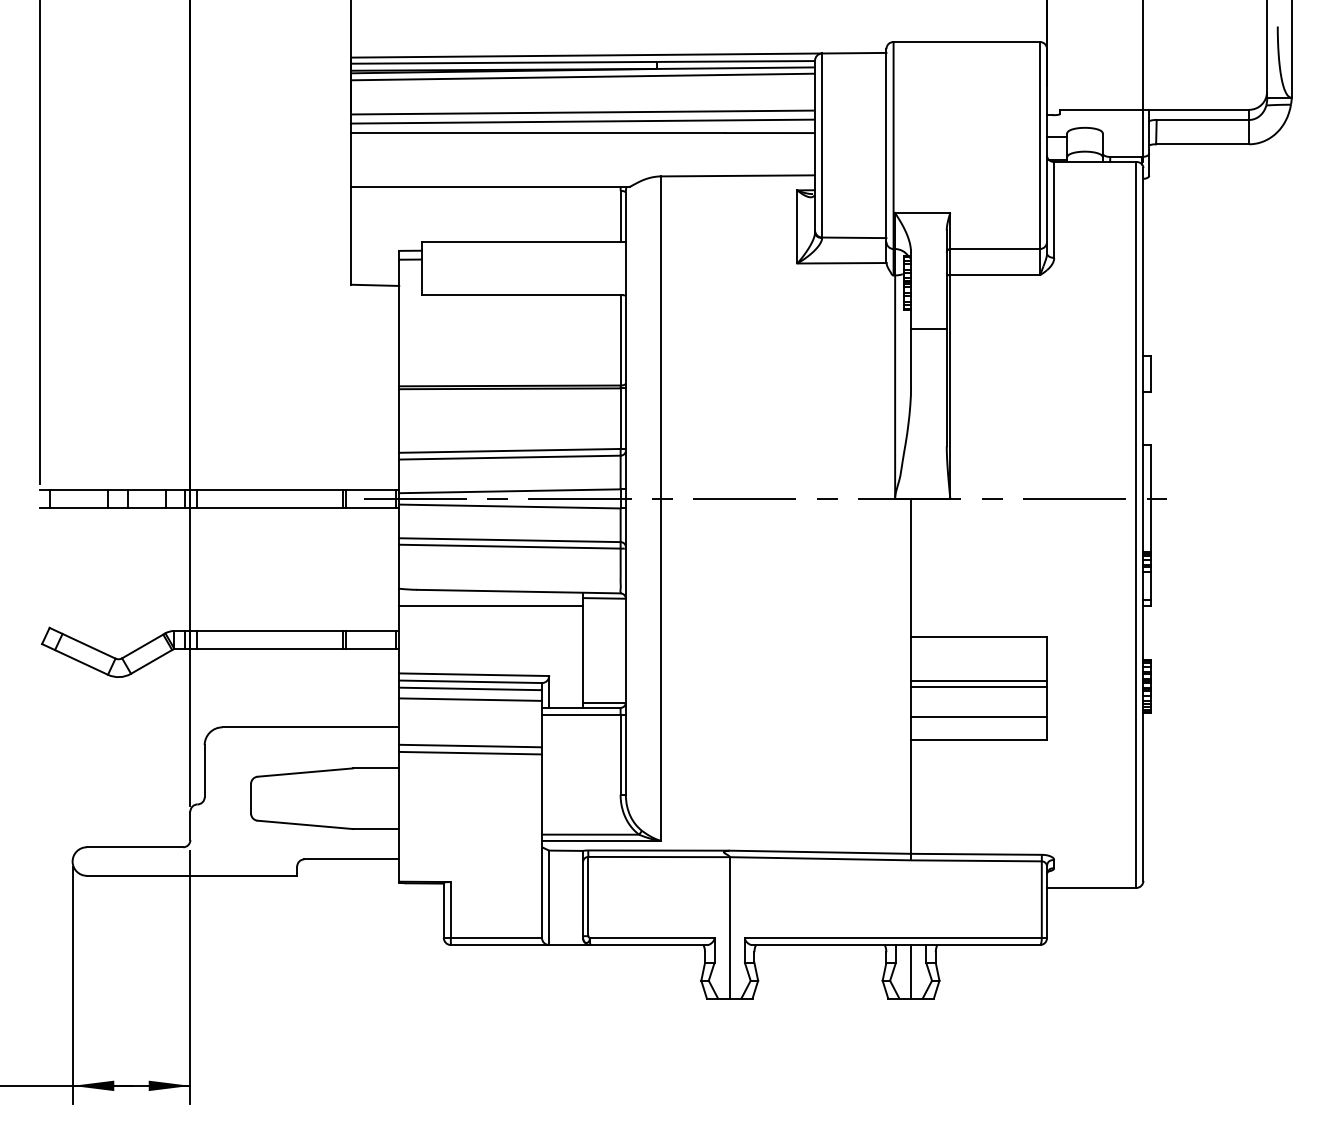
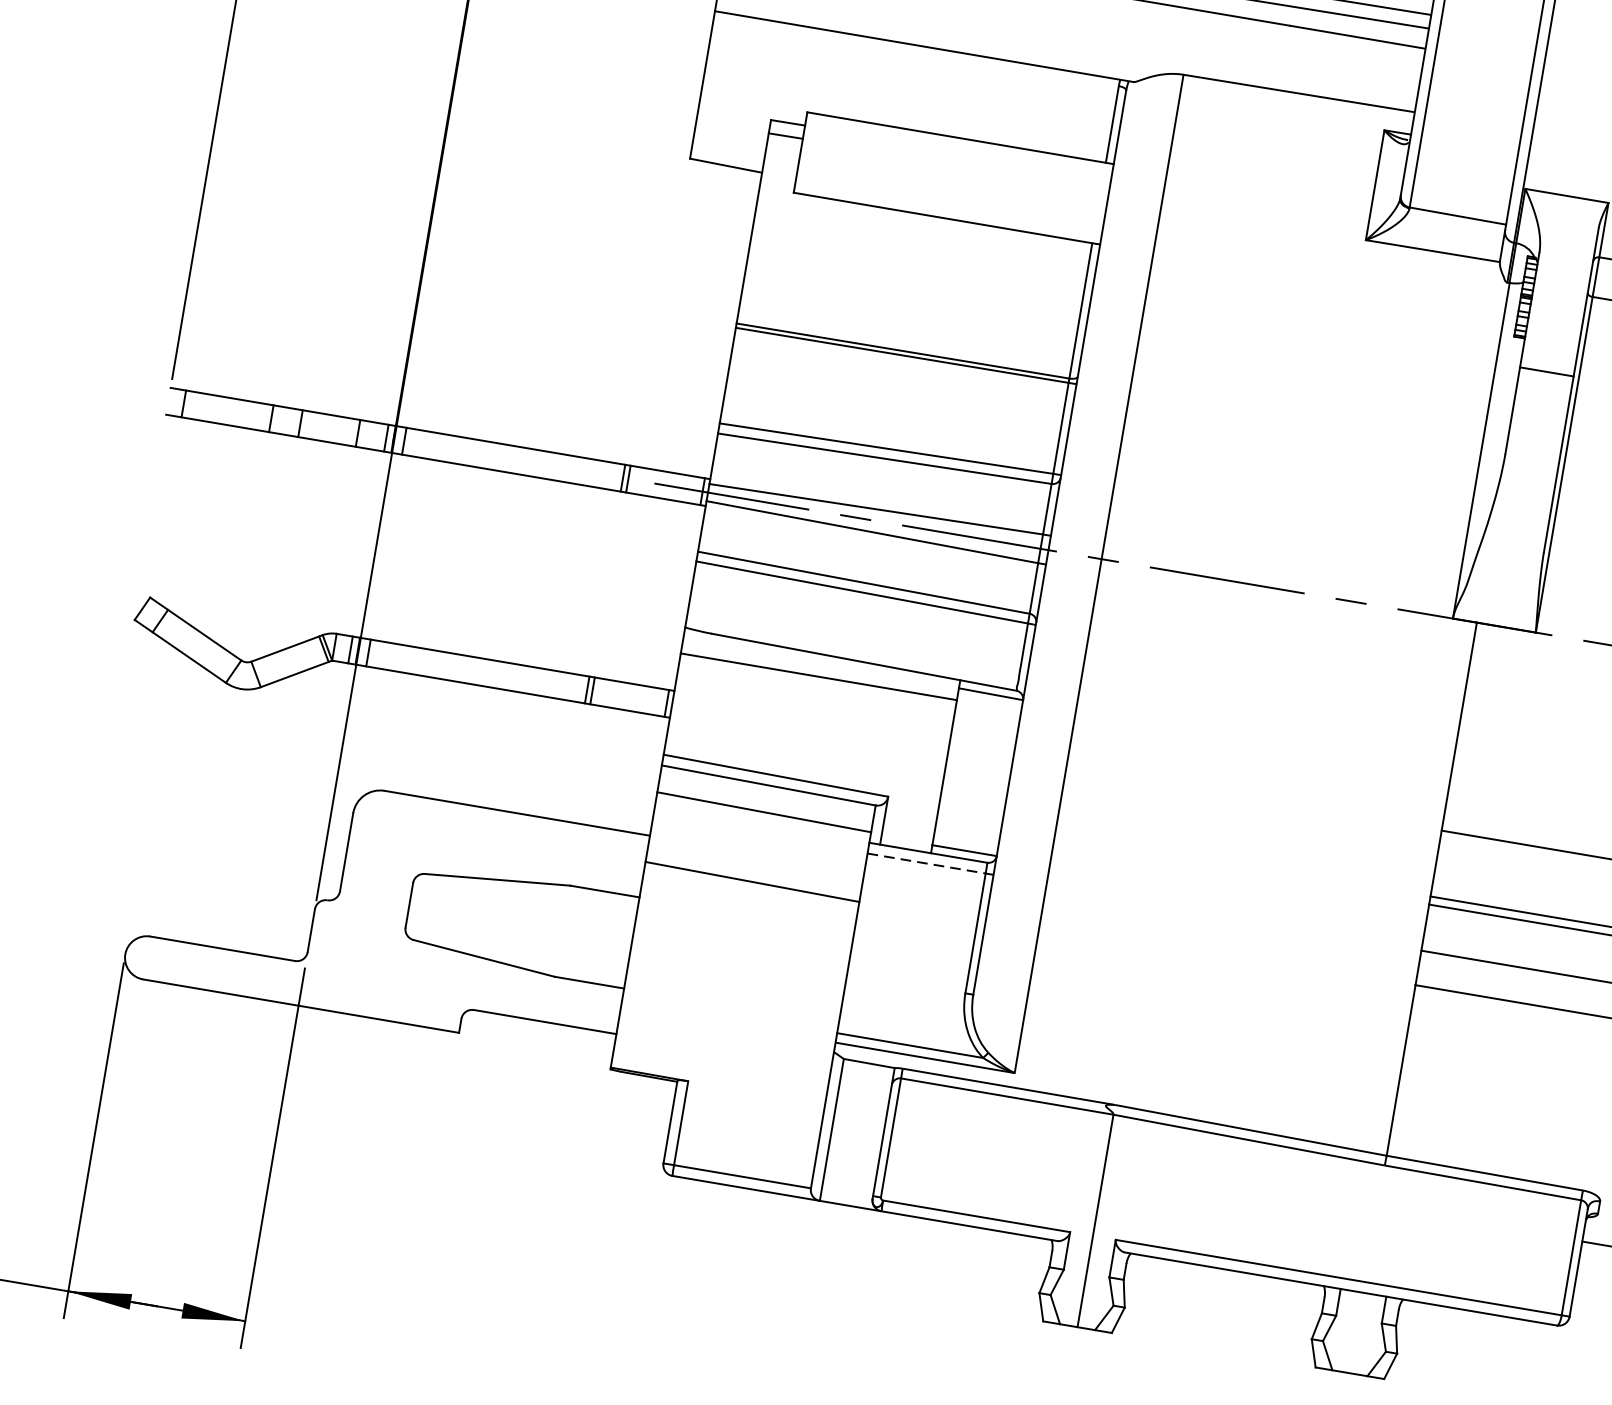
line: (470, 688) -> (766, 795), removed
line: (583, 715) -> (929, 864), solid -> dashed
line: (470, 752) -> (750, 891), removed
line: (911, 971) -> (1357, 1332), removed

